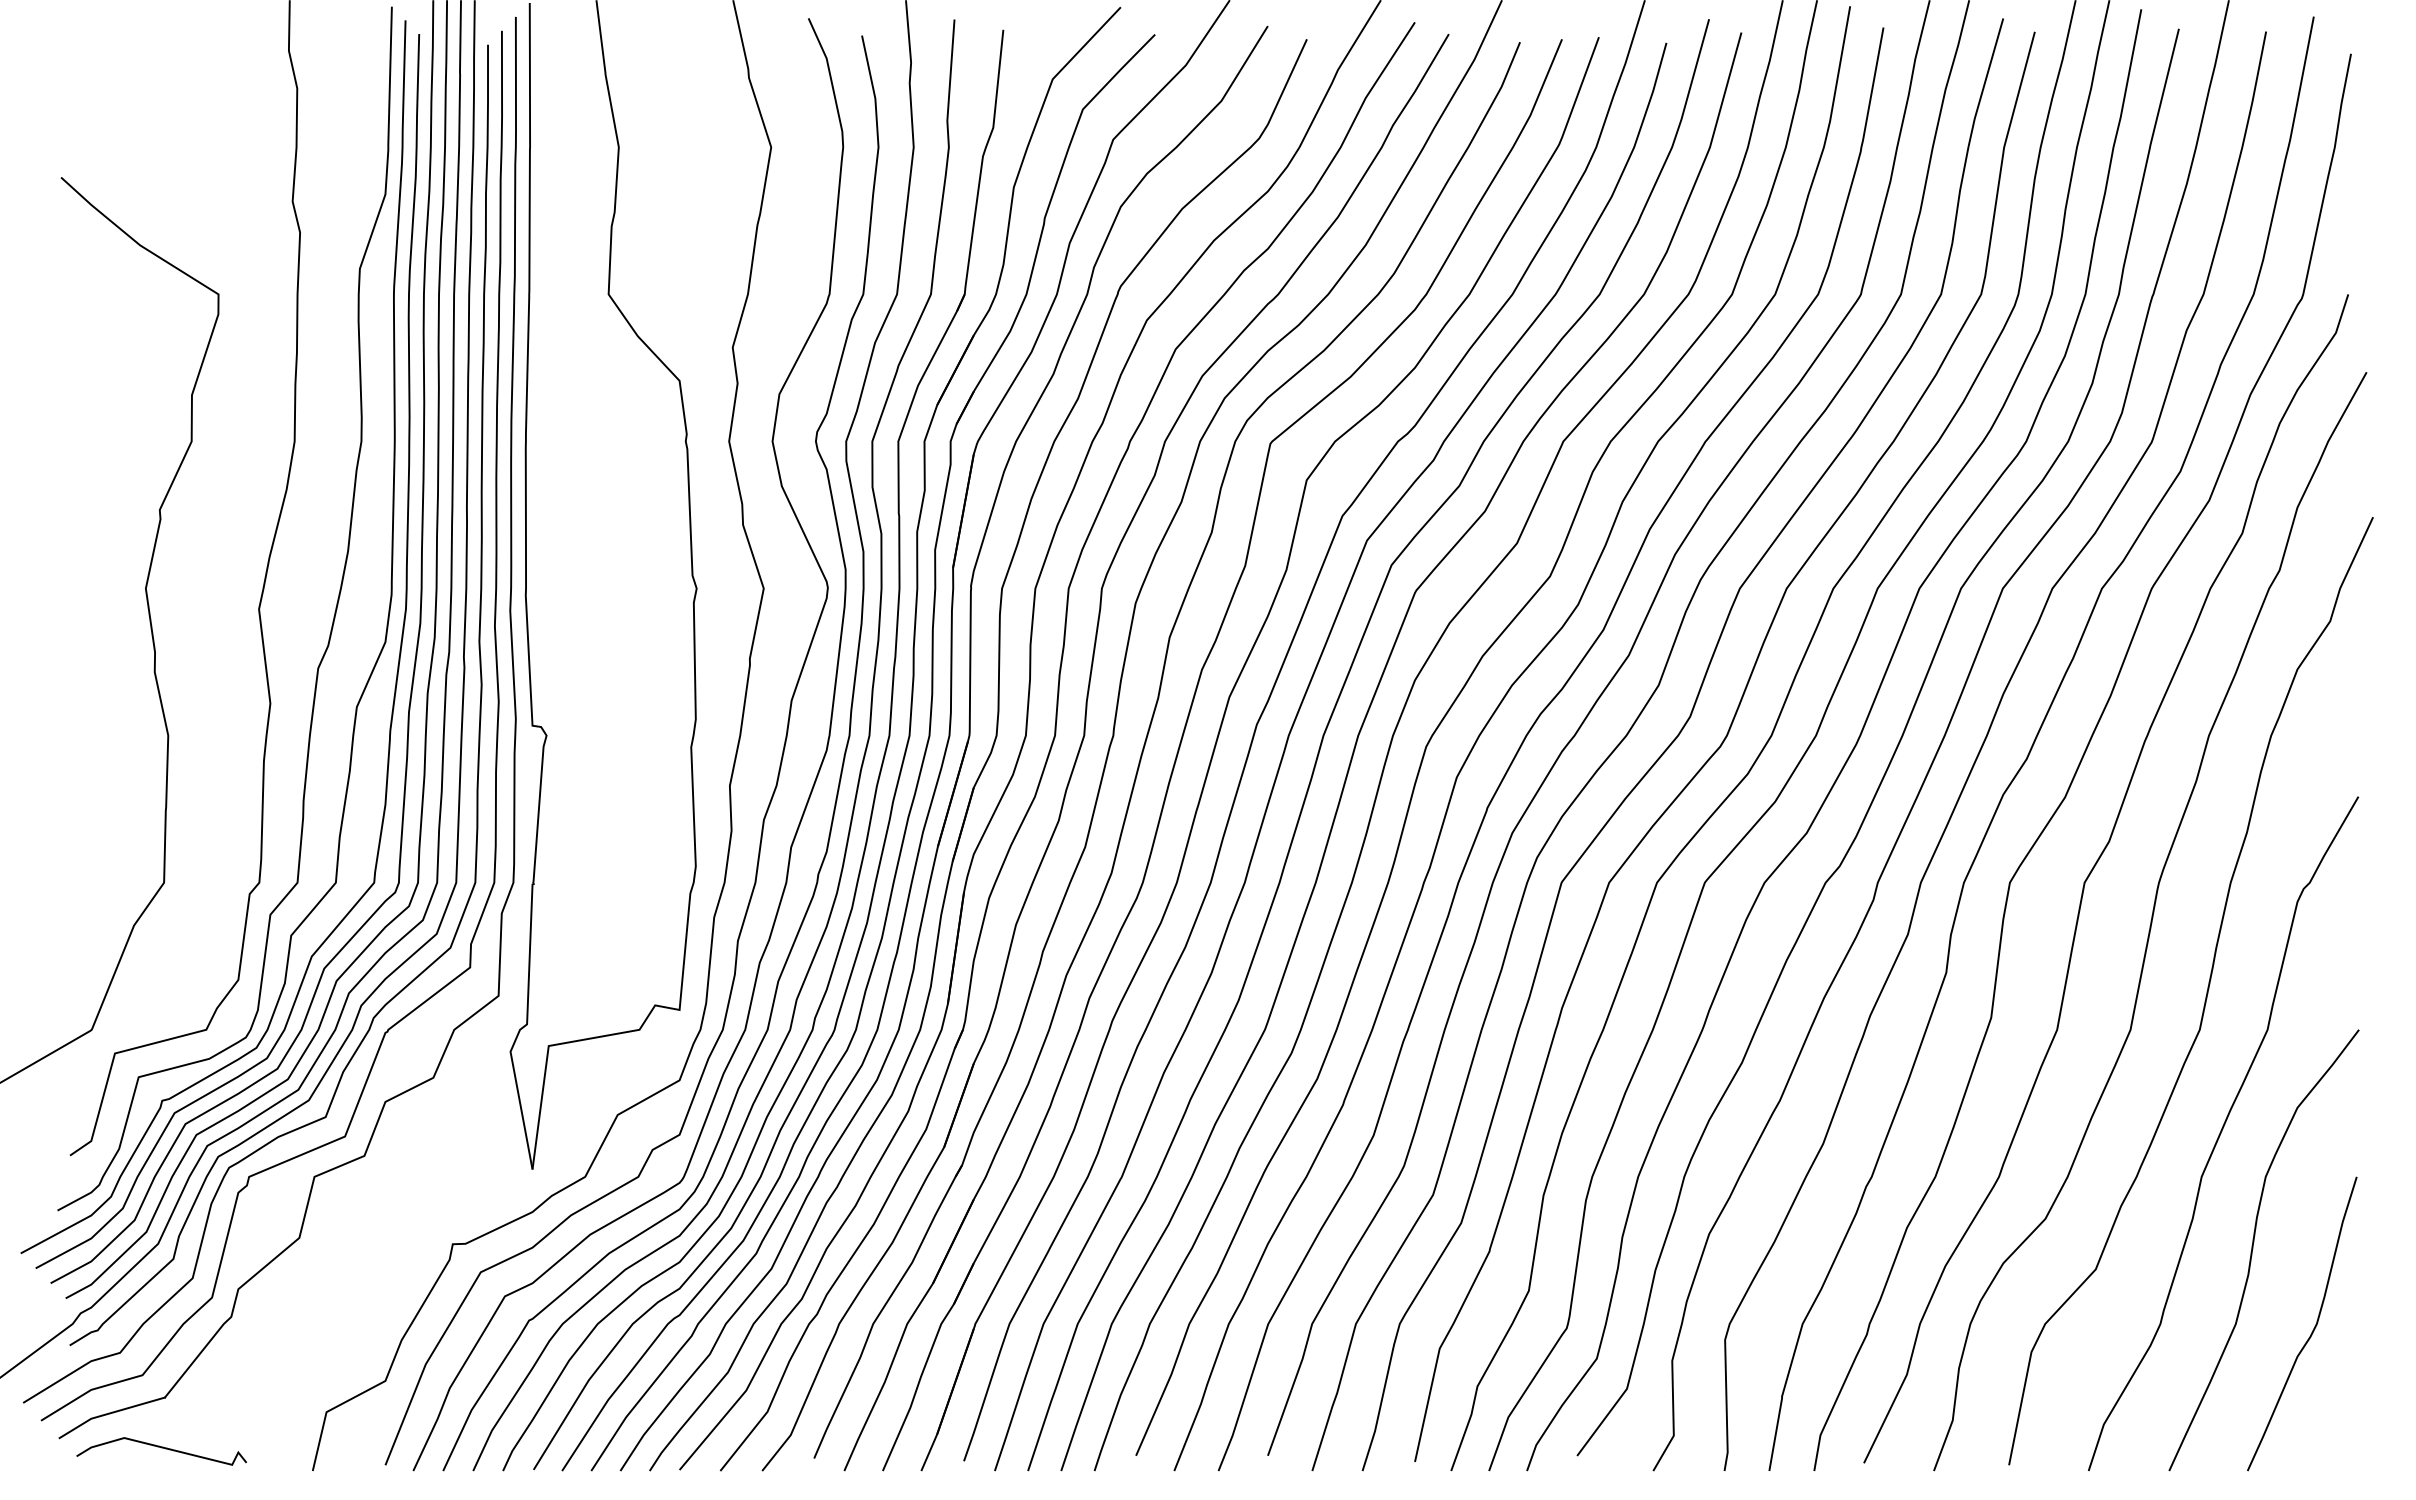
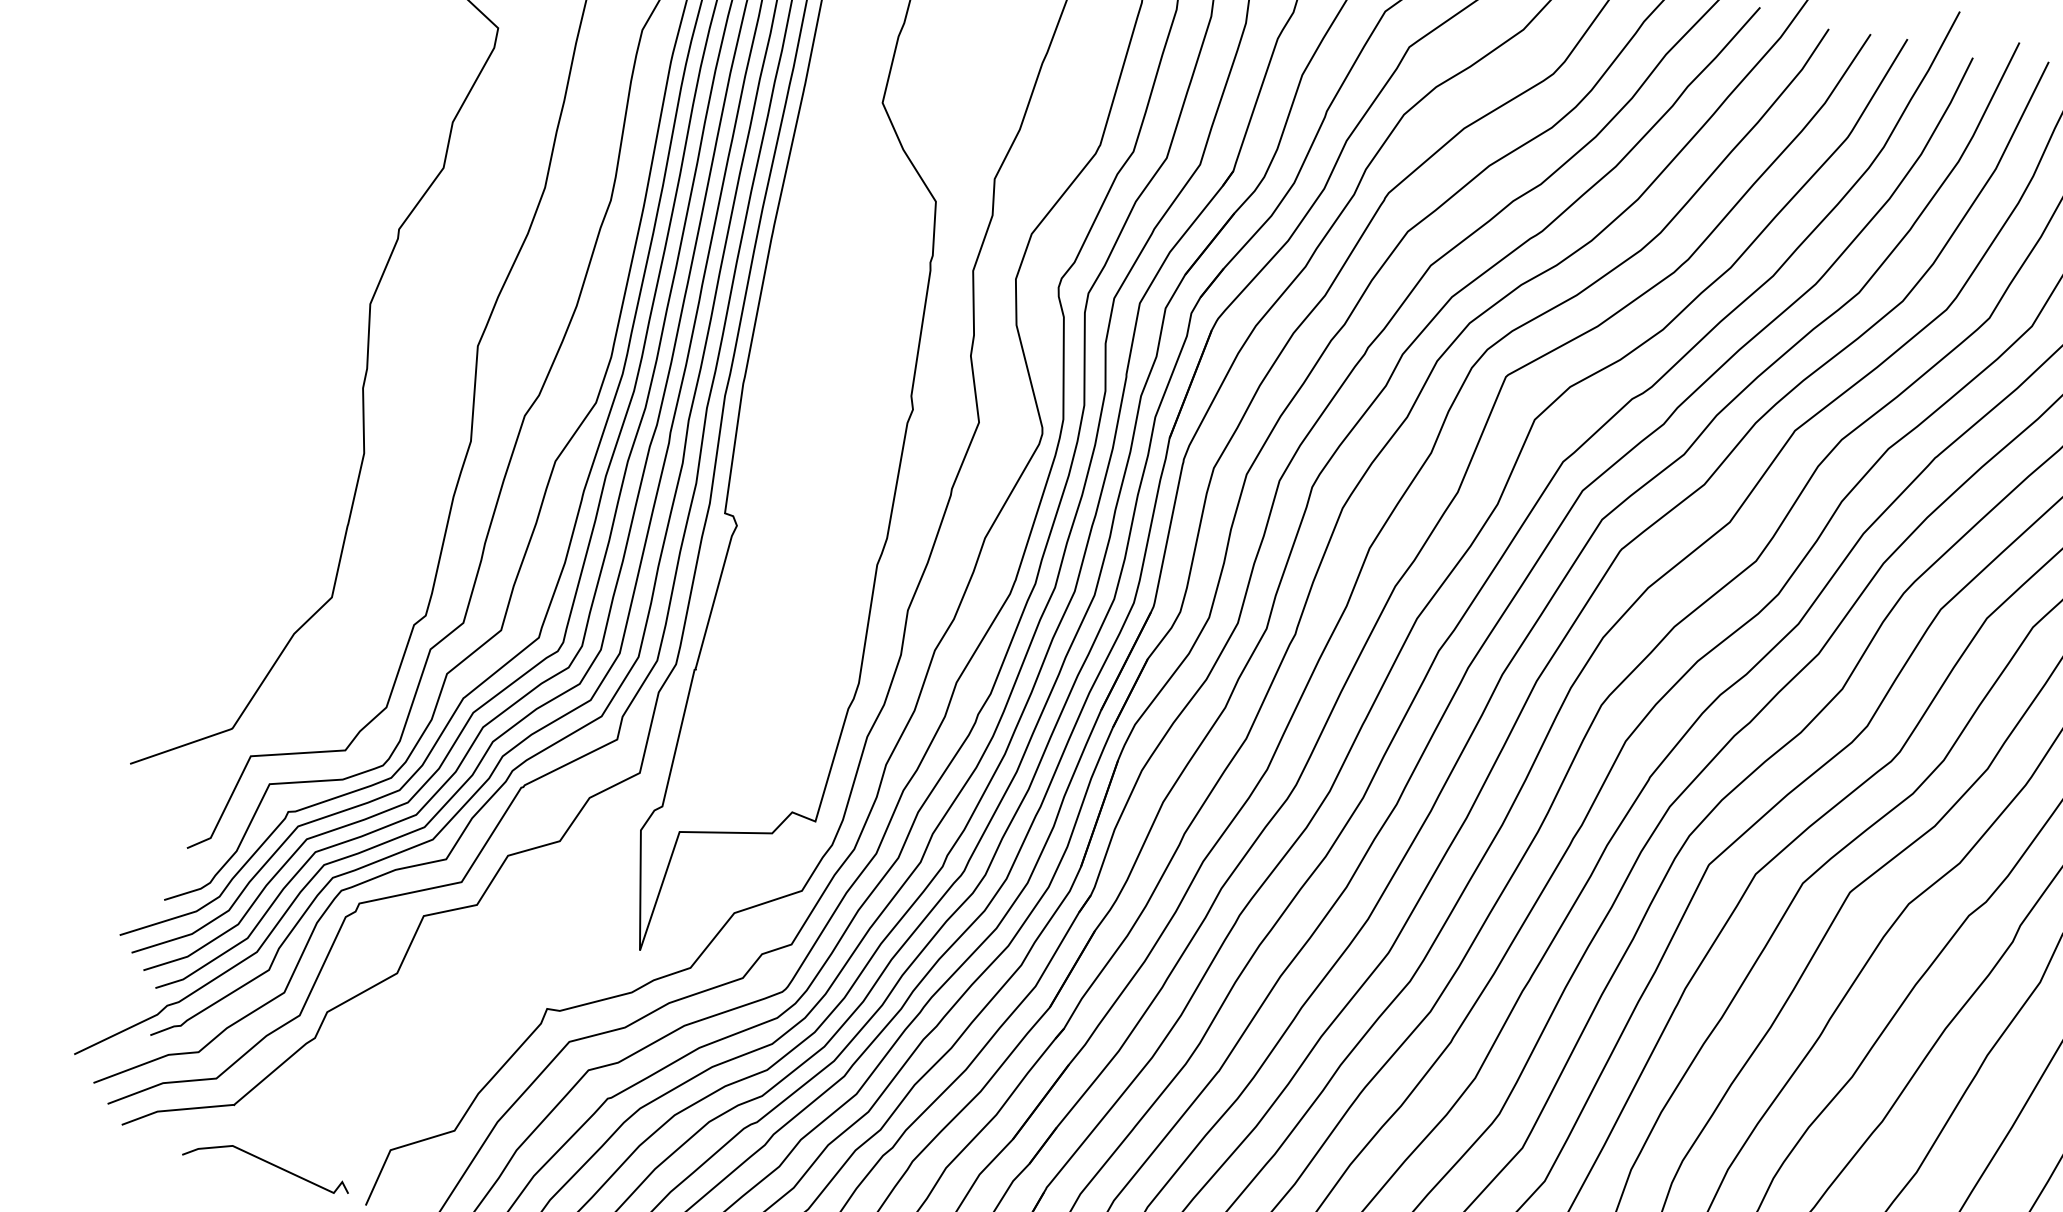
curve: (161, 1448) -> (267, 1163), moved

